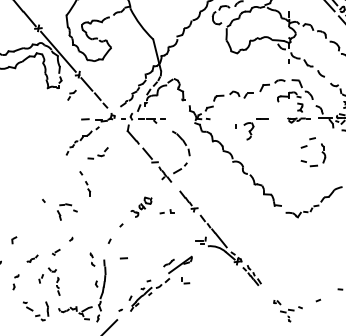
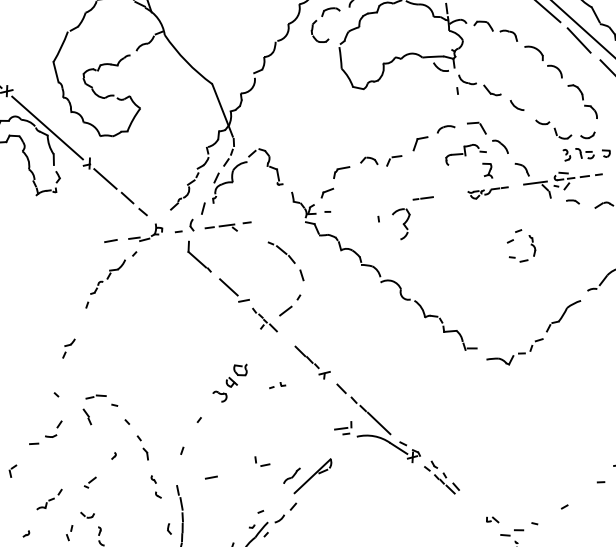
part: (71, 94) -> (67, 347), moved
part: (313, 151) -> (521, 244), size x0.62
part: (97, 153) -> (44, 433), moved
part: (85, 183) -> (137, 439), moved
part: (167, 211) -> (277, 384), size x0.62
part: (32, 258) -> (49, 499), size x1.43
part: (185, 280) -> (262, 460), moved

